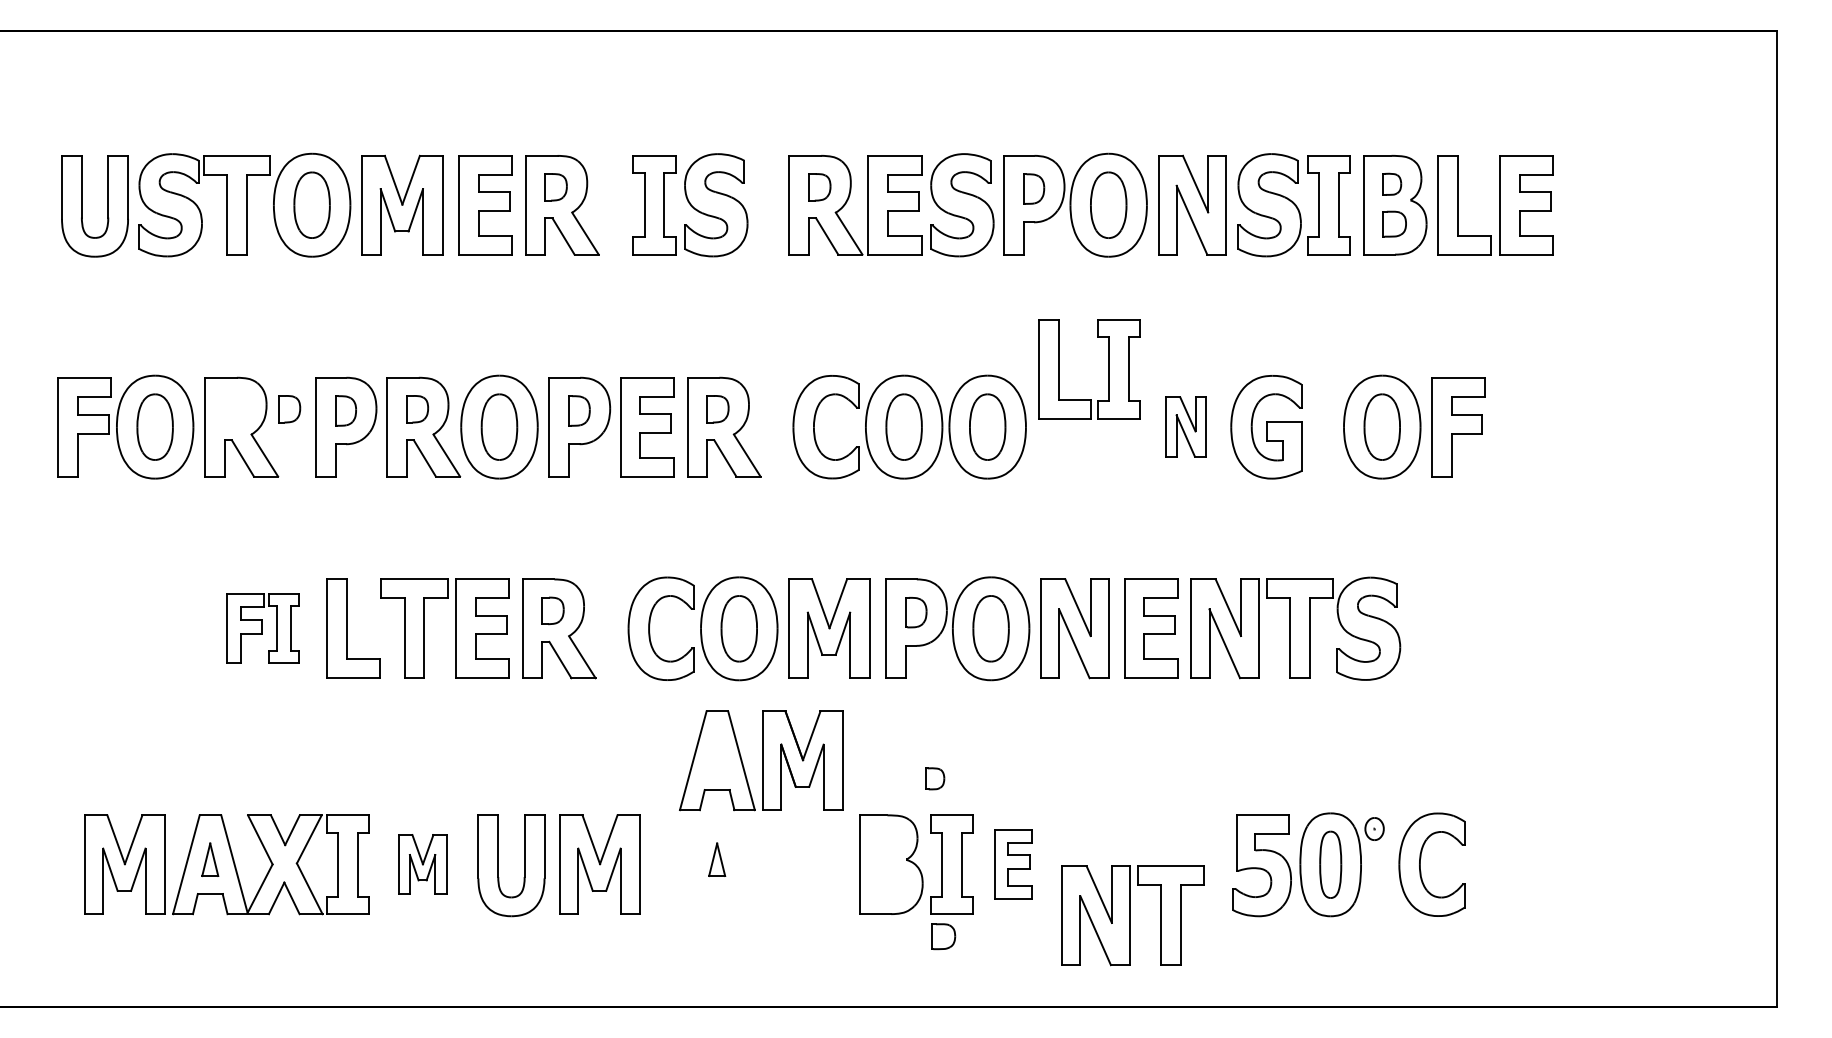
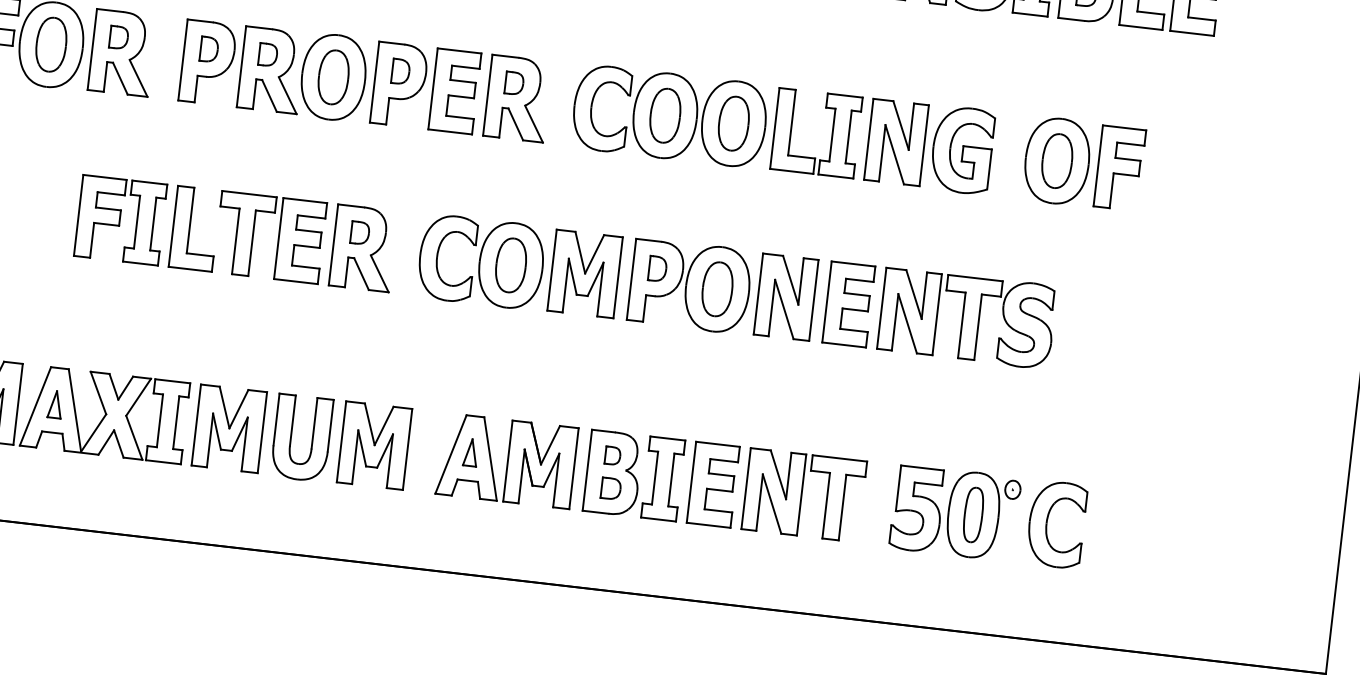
part: (1108, 369) -> (832, 135), moved
part: (289, 409) -> (118, 37), moved
part: (1185, 426) -> (896, 141), size x1.67
part: (262, 628) -> (120, 219), size x1.43
part: (761, 760) -> (506, 460), moved
part: (935, 778) -> (613, 455), moved
part: (422, 864) -> (229, 428), size x1.67
part: (1013, 864) -> (713, 484), size x1.43
part: (1132, 915) -> (803, 495), moved
part: (943, 936) -> (610, 488), moved

